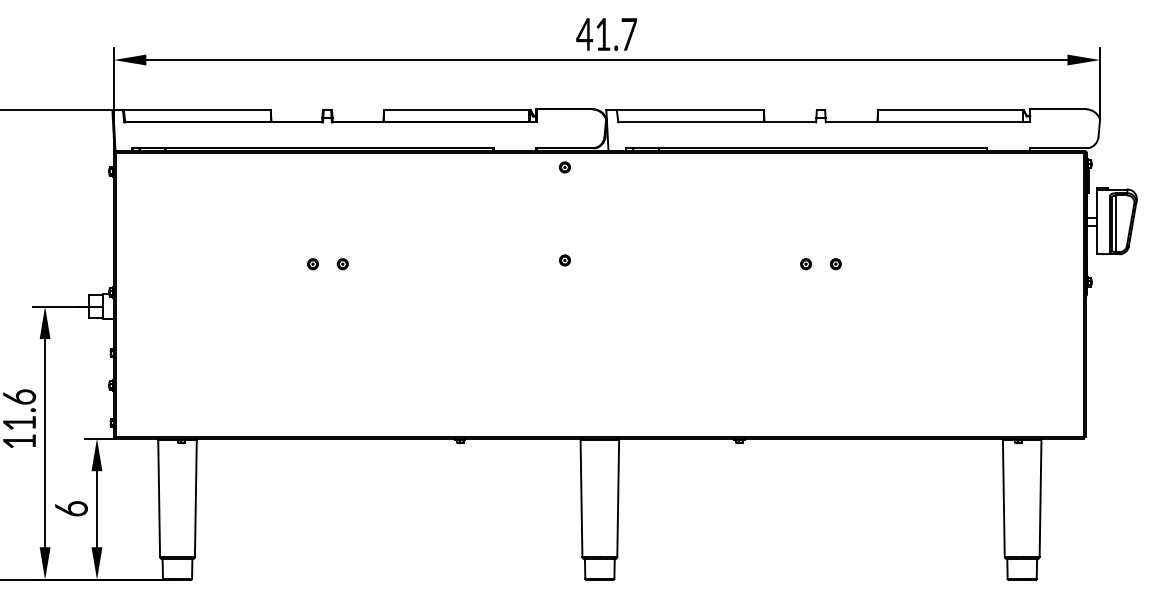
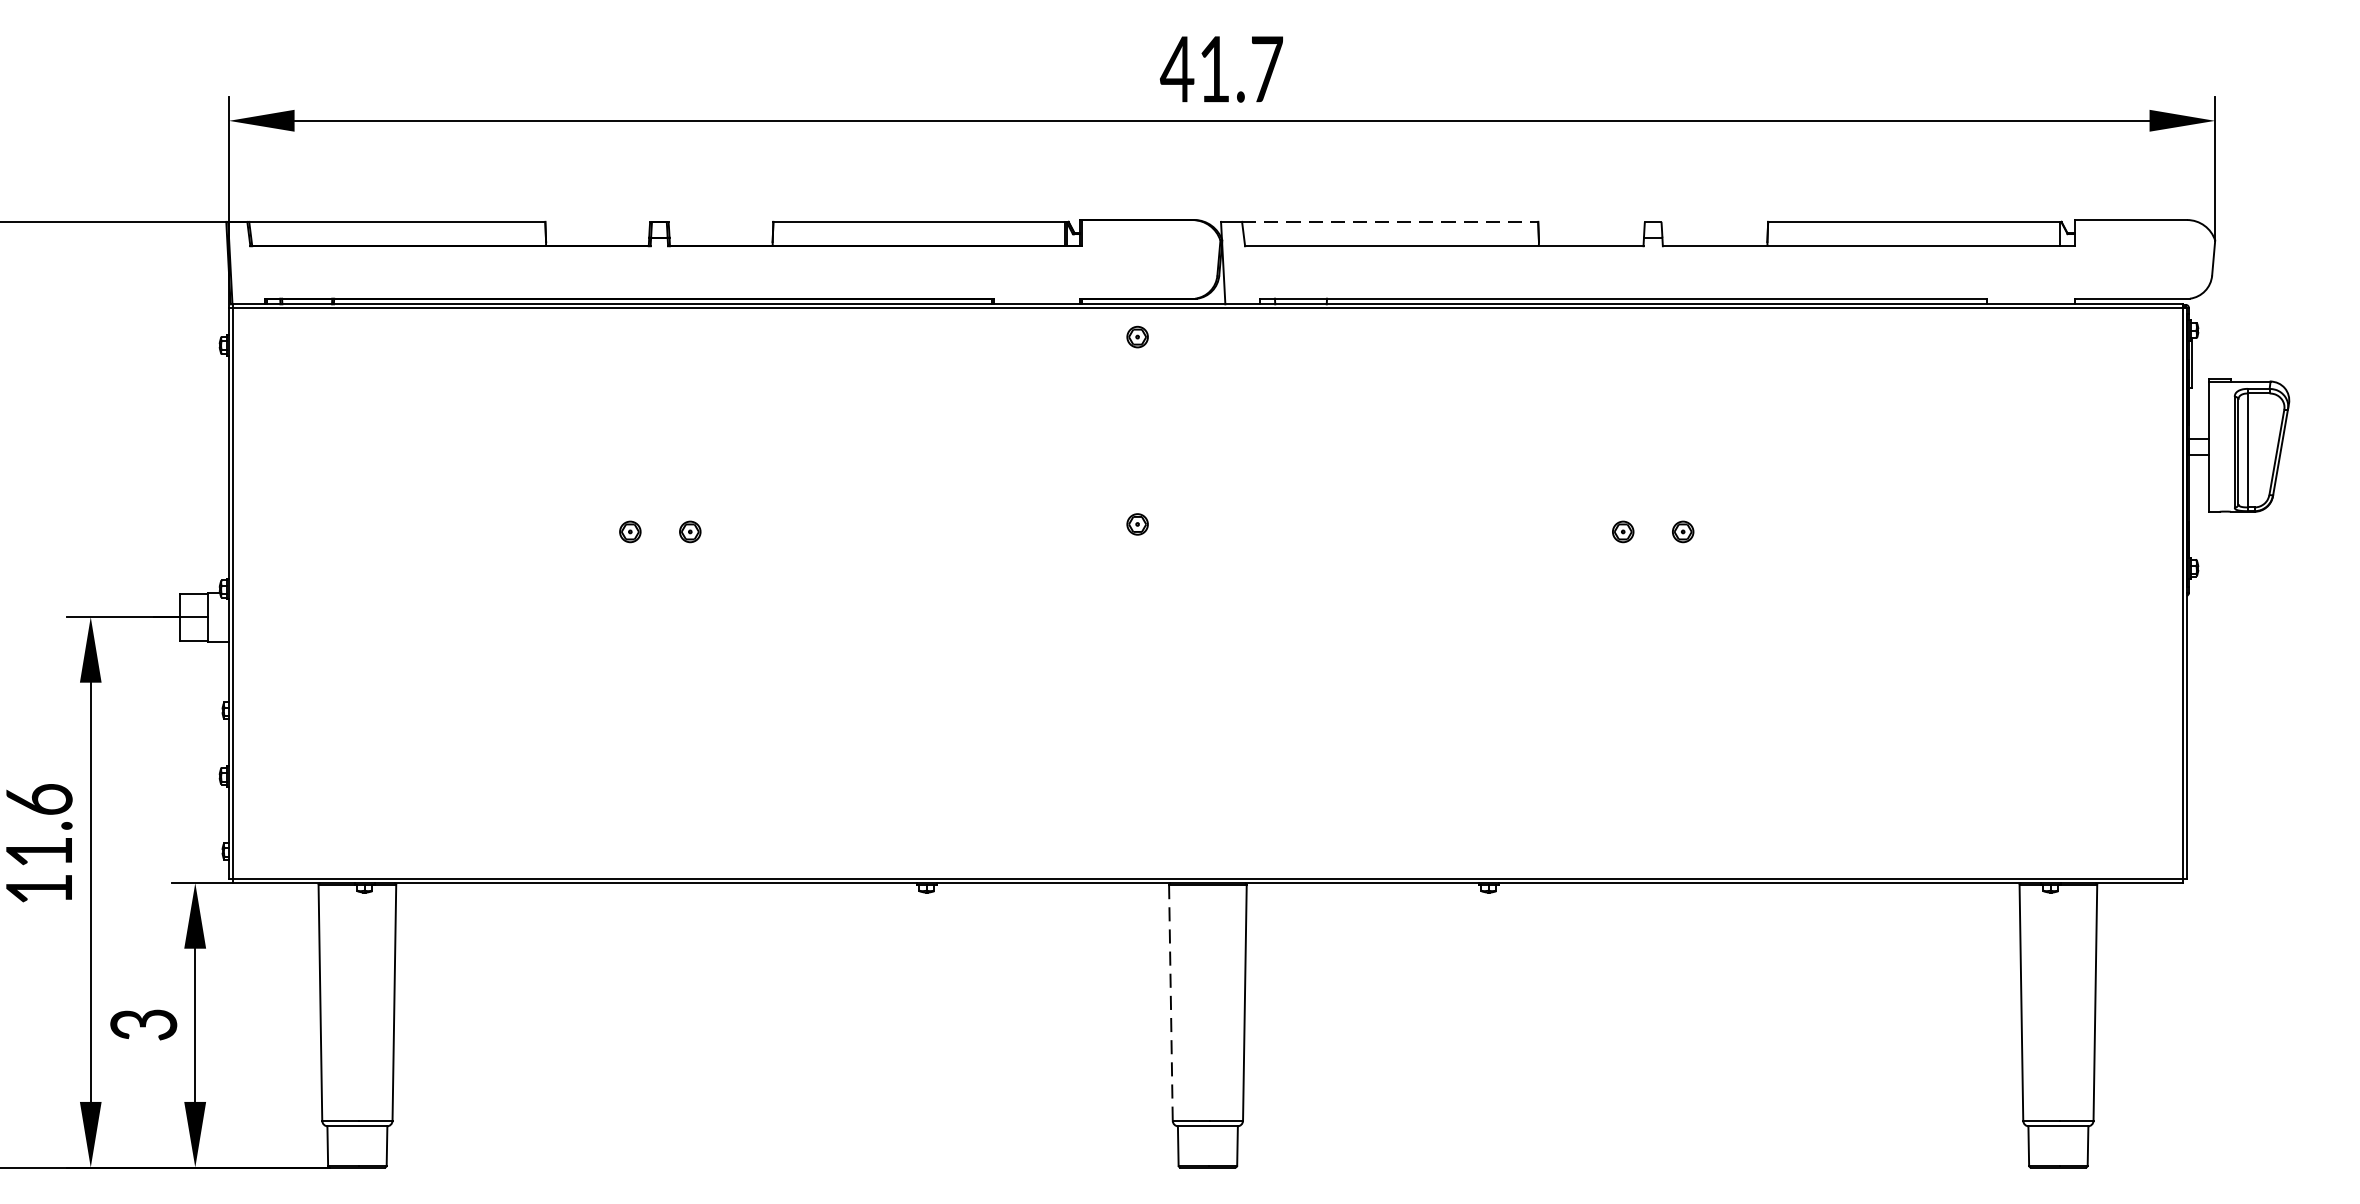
line: (690, 110) -> (1390, 222), solid -> dashed
line: (581, 498) -> (1170, 1003), solid -> dashed
text: (70, 508) -> (141, 1023), 6 -> 3

